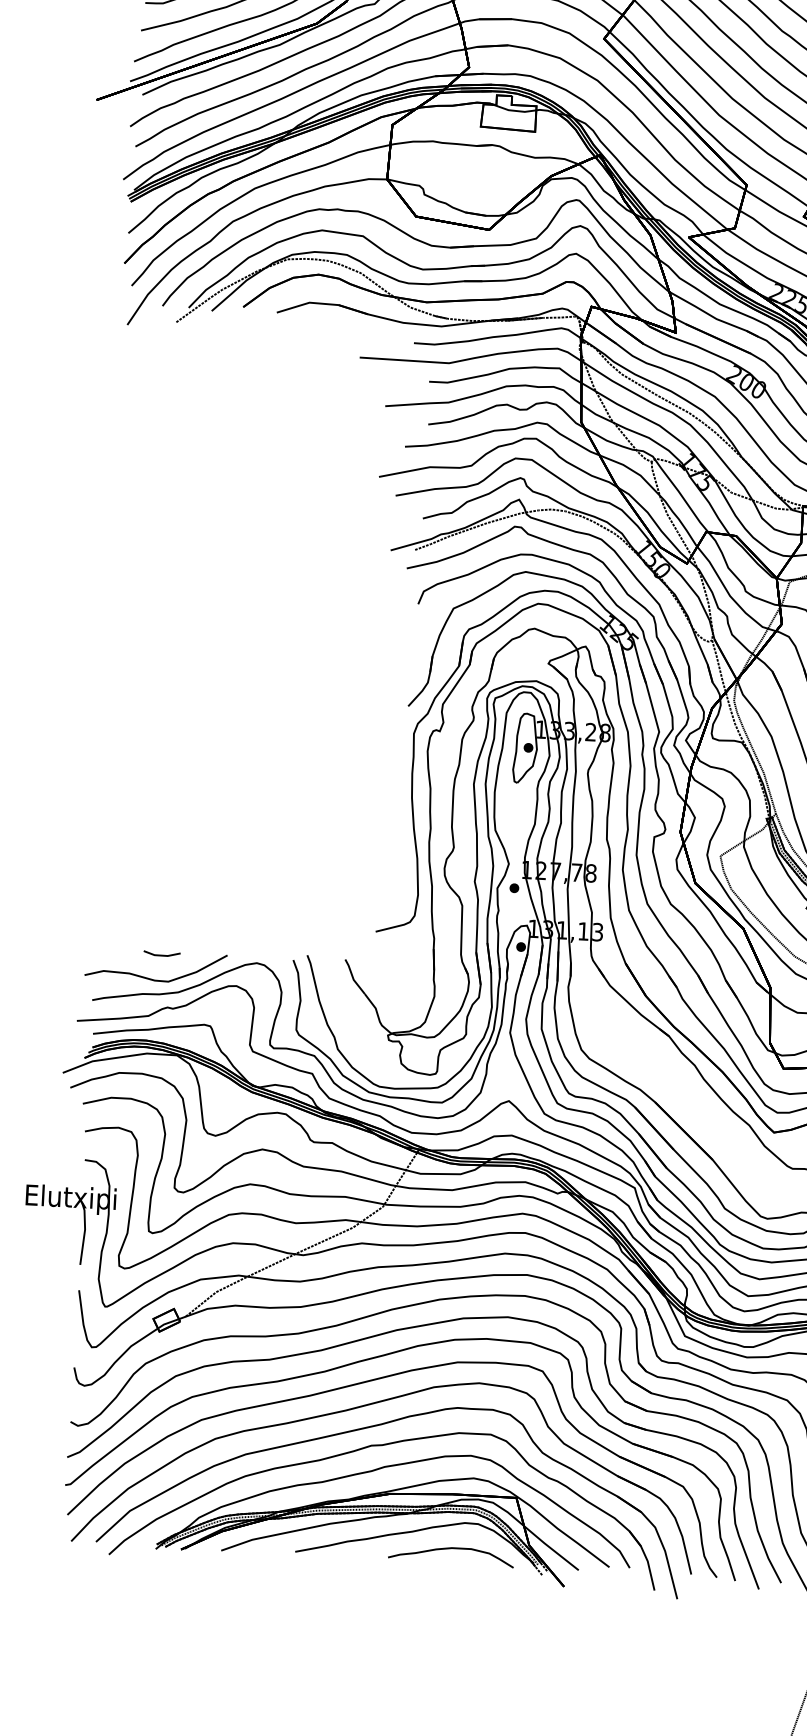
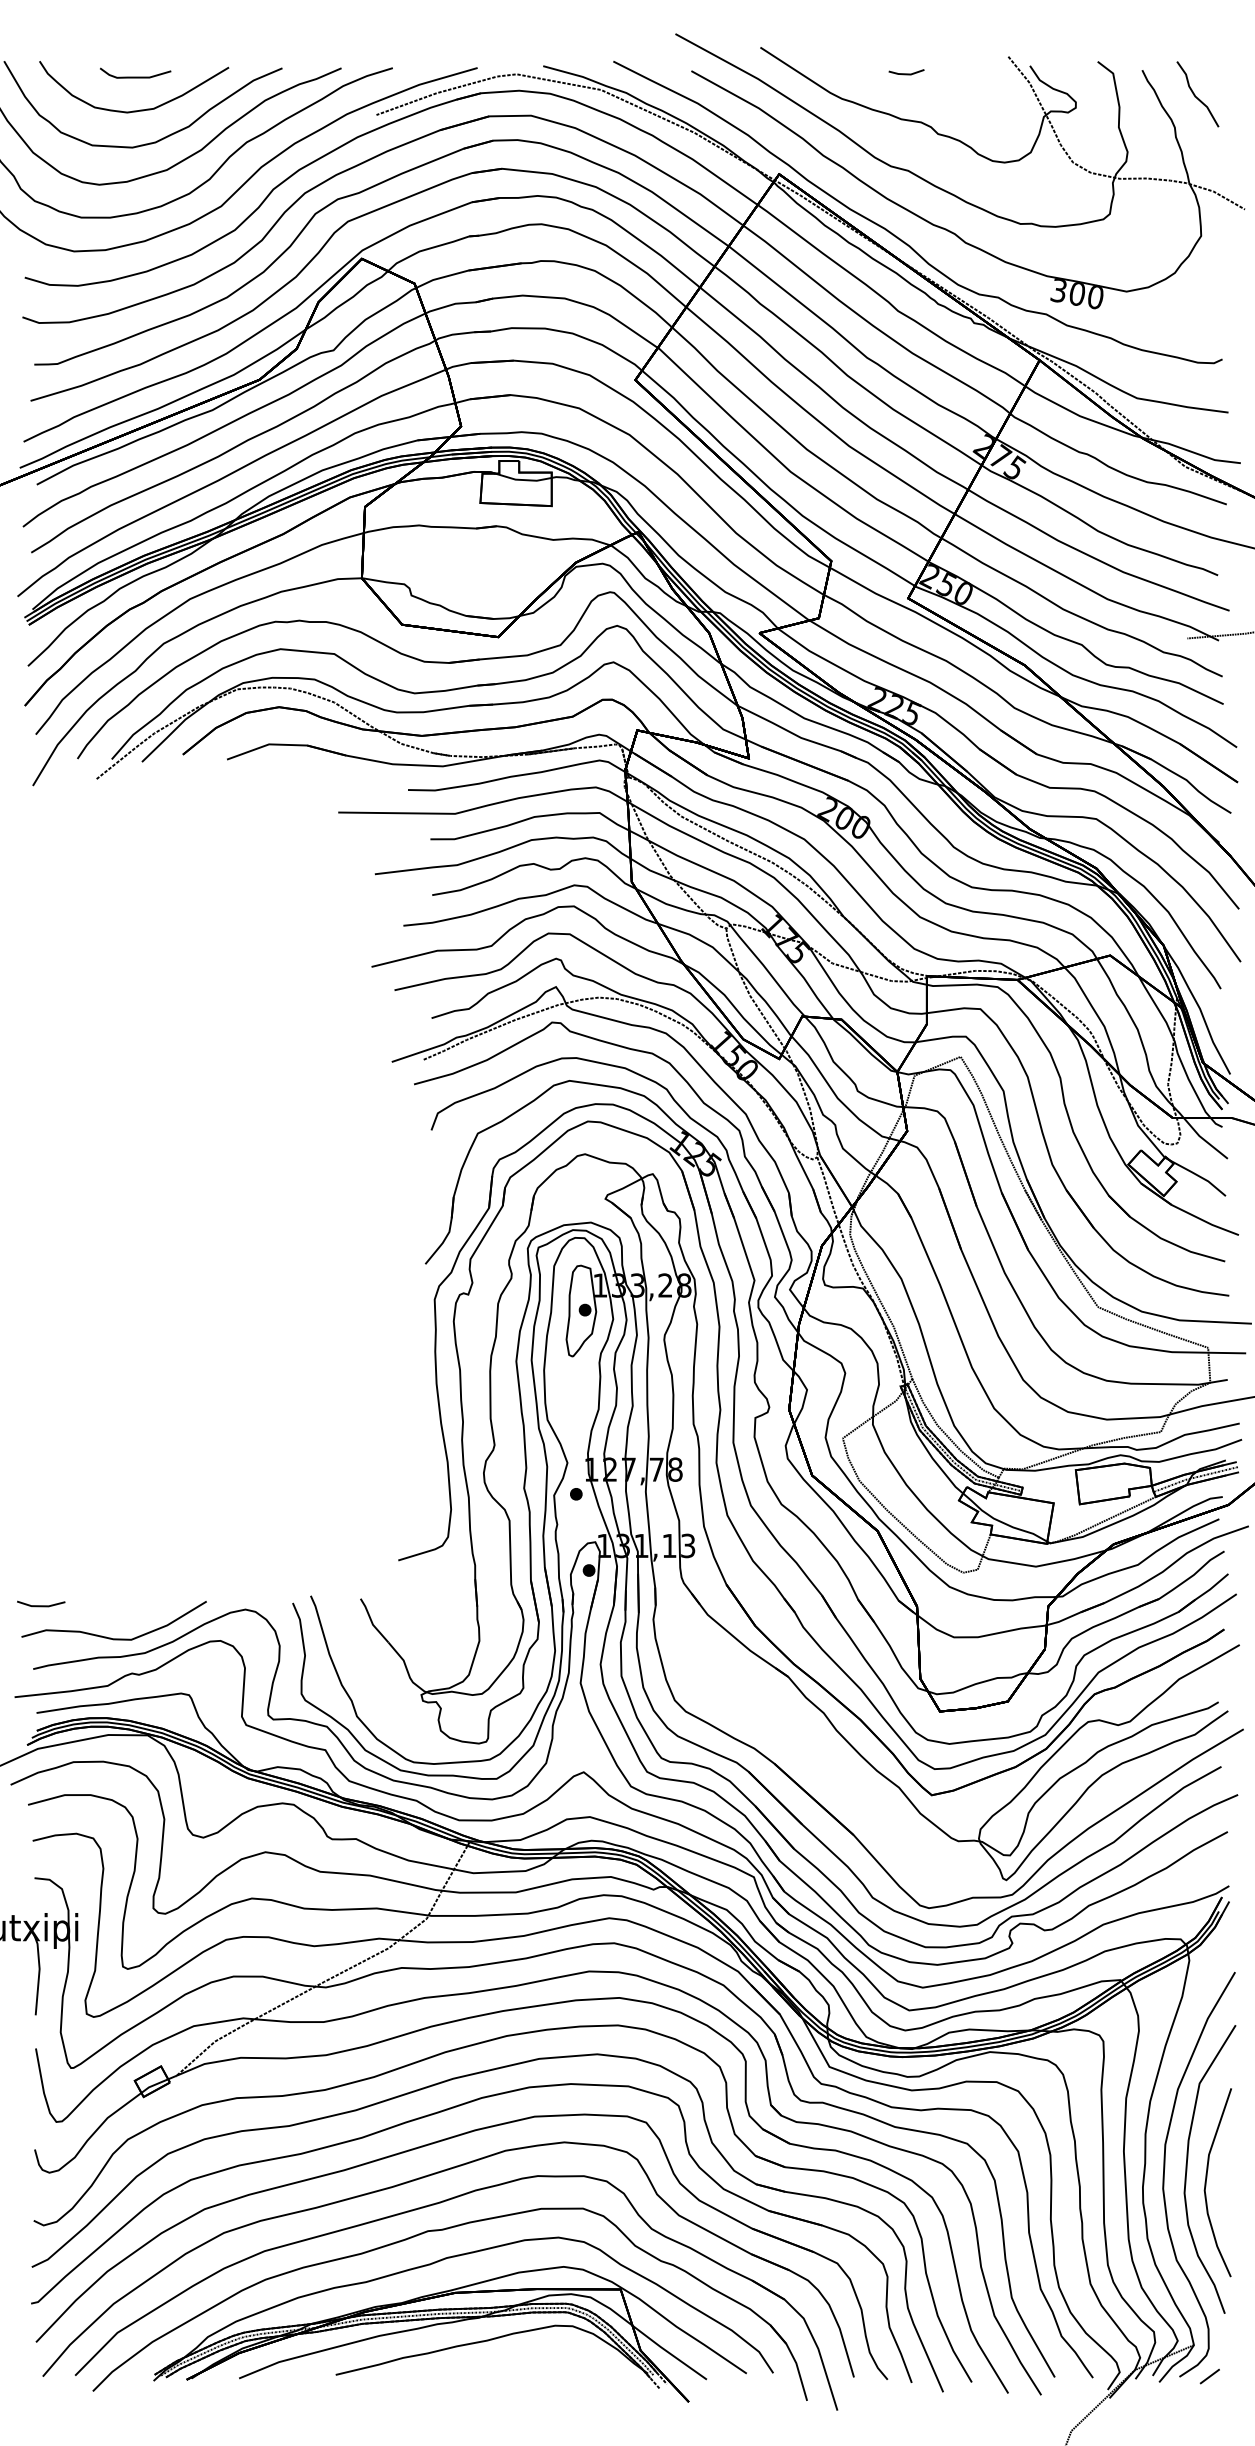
line: (162, 955) -> (41, 1605), moved
part: (451, 1548) -> (539, 2360), removed

